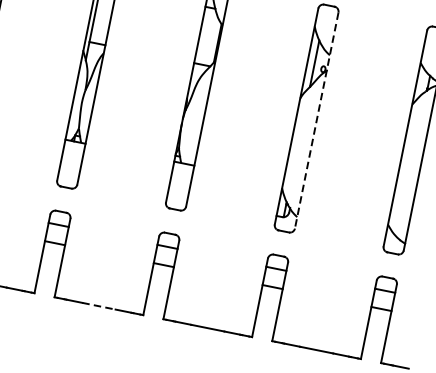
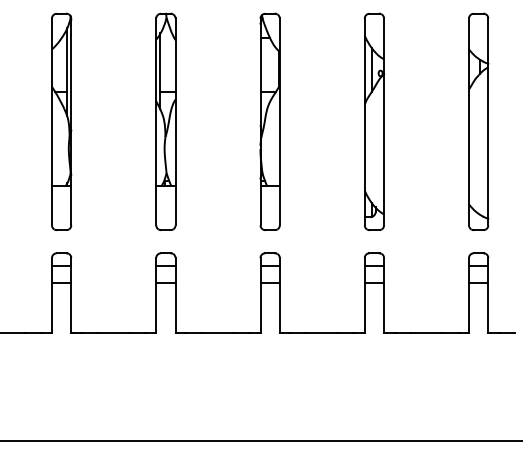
line: (317, 120) -> (384, 121), dashed -> solid
line: (99, 306) -> (218, 333), dashed -> solid

